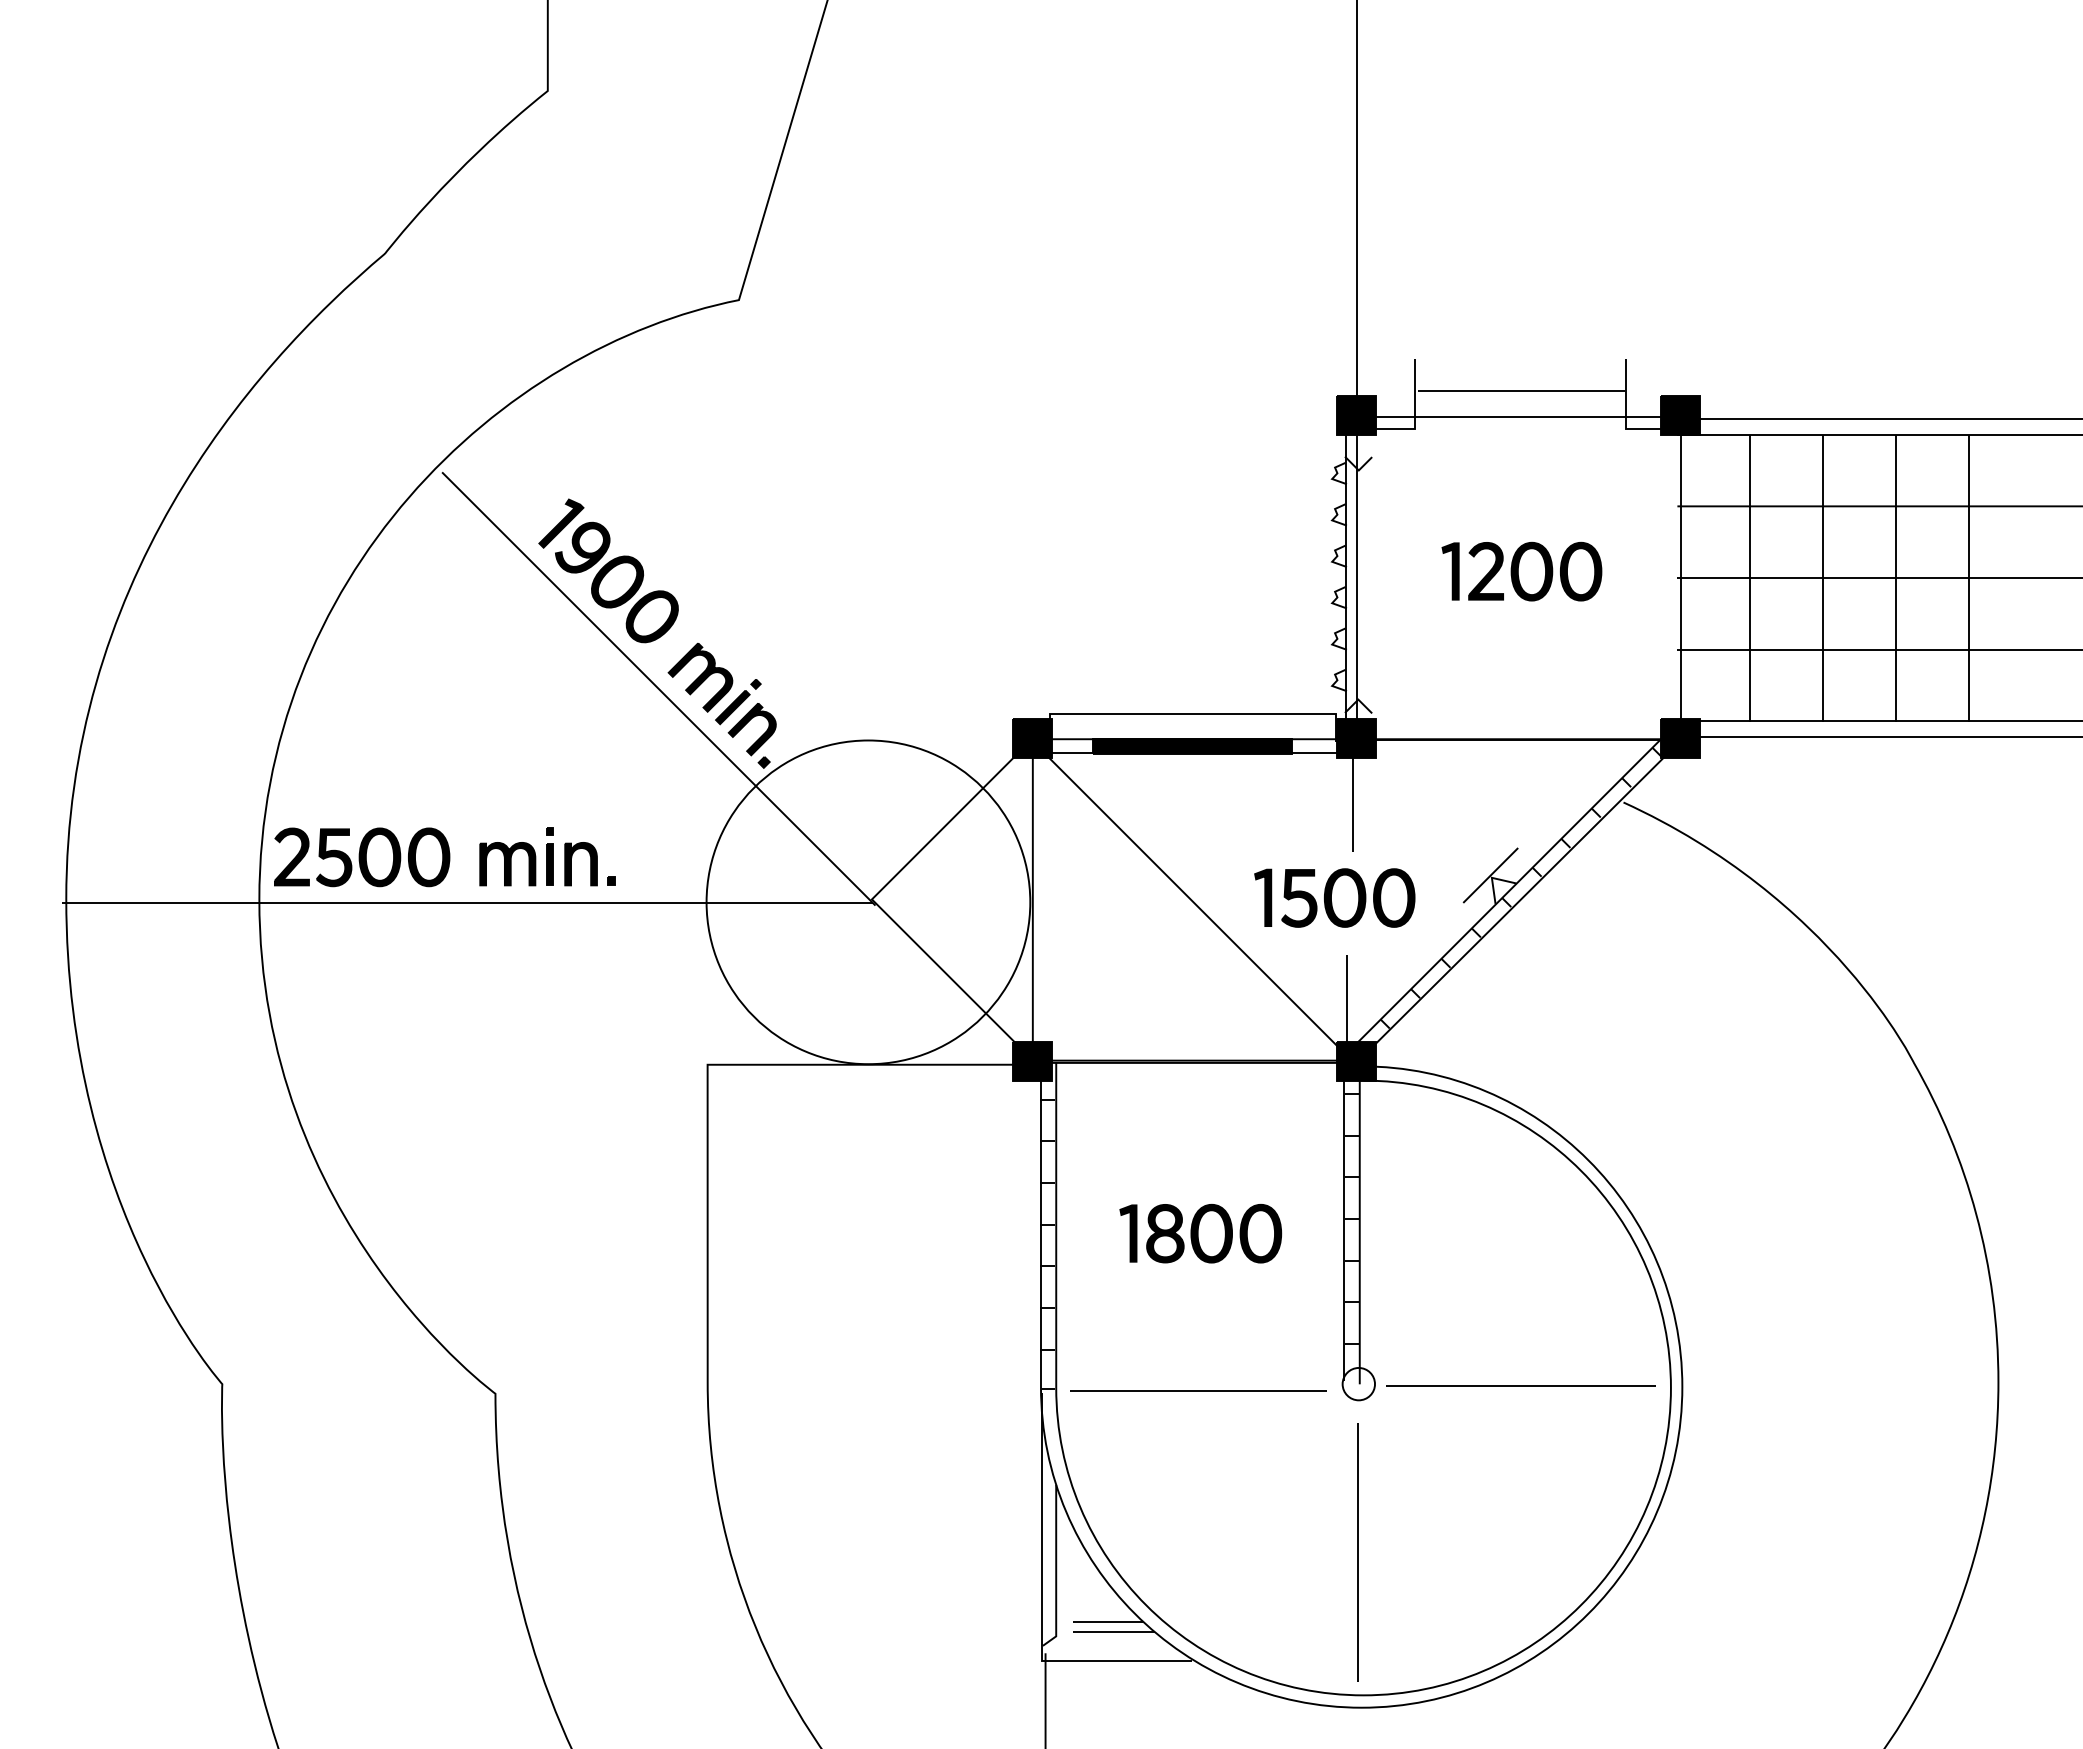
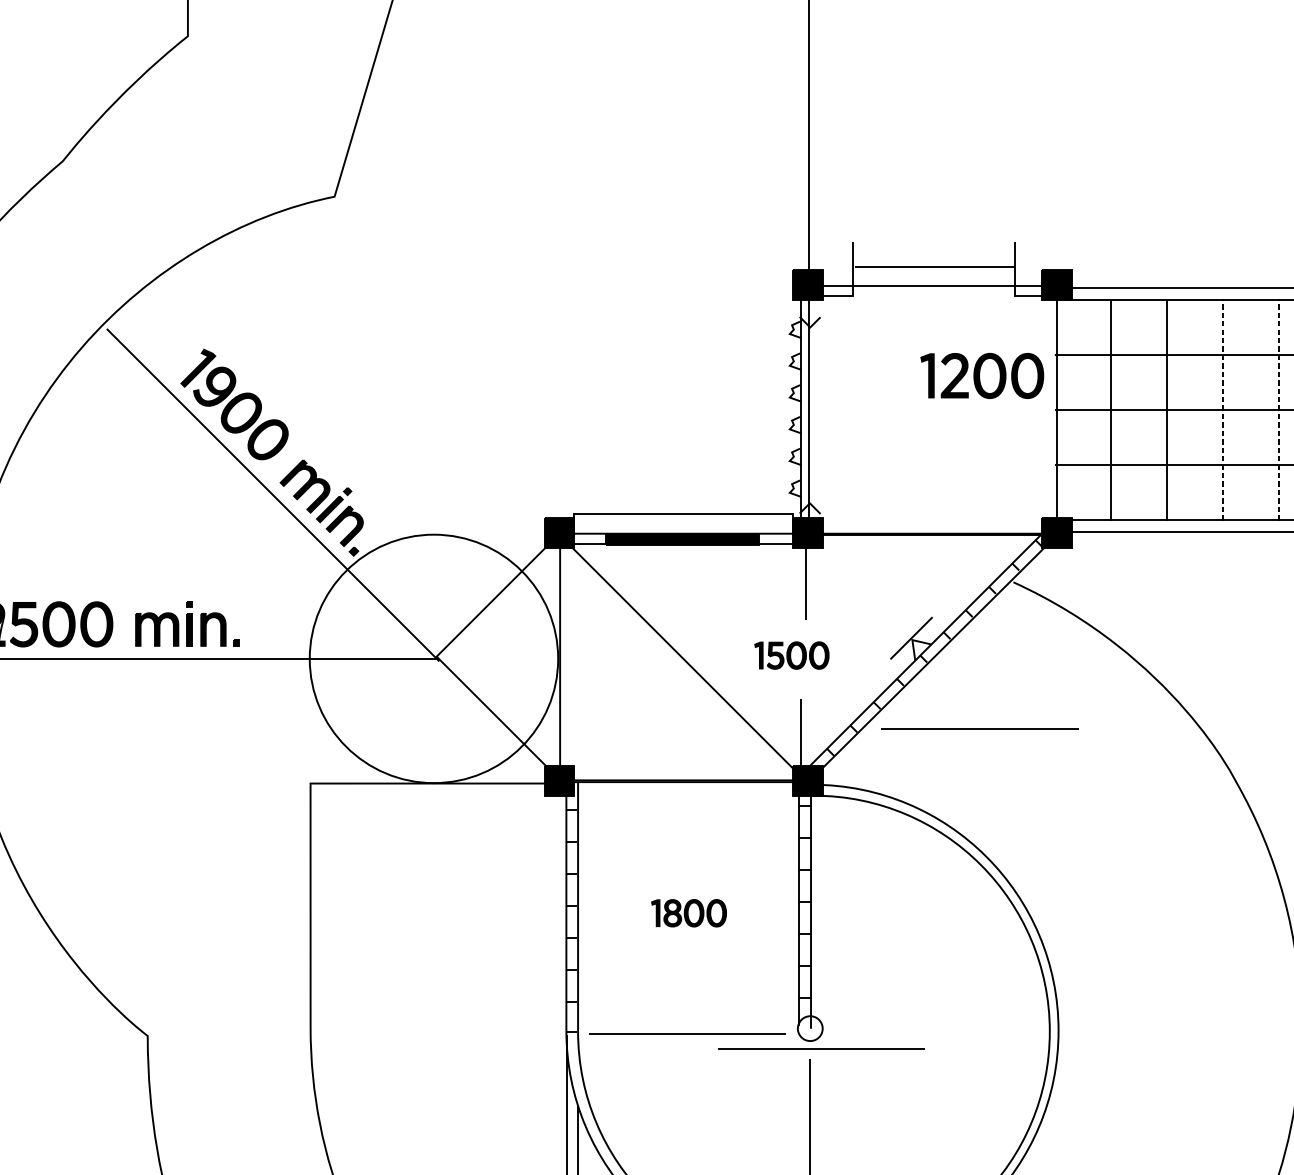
part: (1521, 571) -> (981, 375), moved
line: (1896, 578) -> (1222, 410), solid -> dashed
line: (1969, 578) -> (1278, 410), solid -> dashed
part: (1334, 897) -> (791, 655), size x0.6
line: (1579, 993) -> (979, 728), added
part: (1200, 1233) -> (688, 913), size x0.6
line: (1520, 1385) -> (820, 1048), moved

